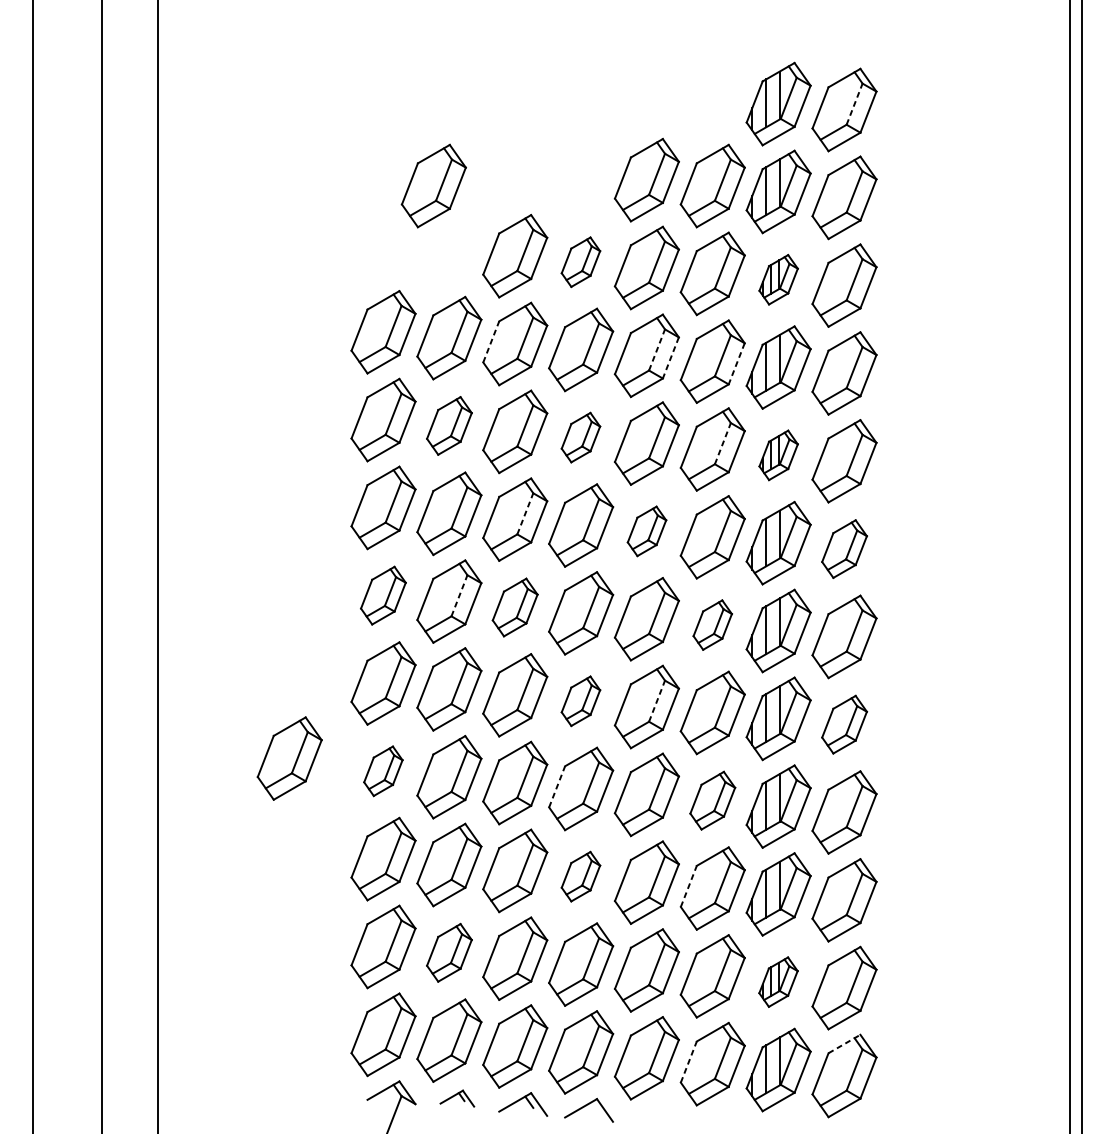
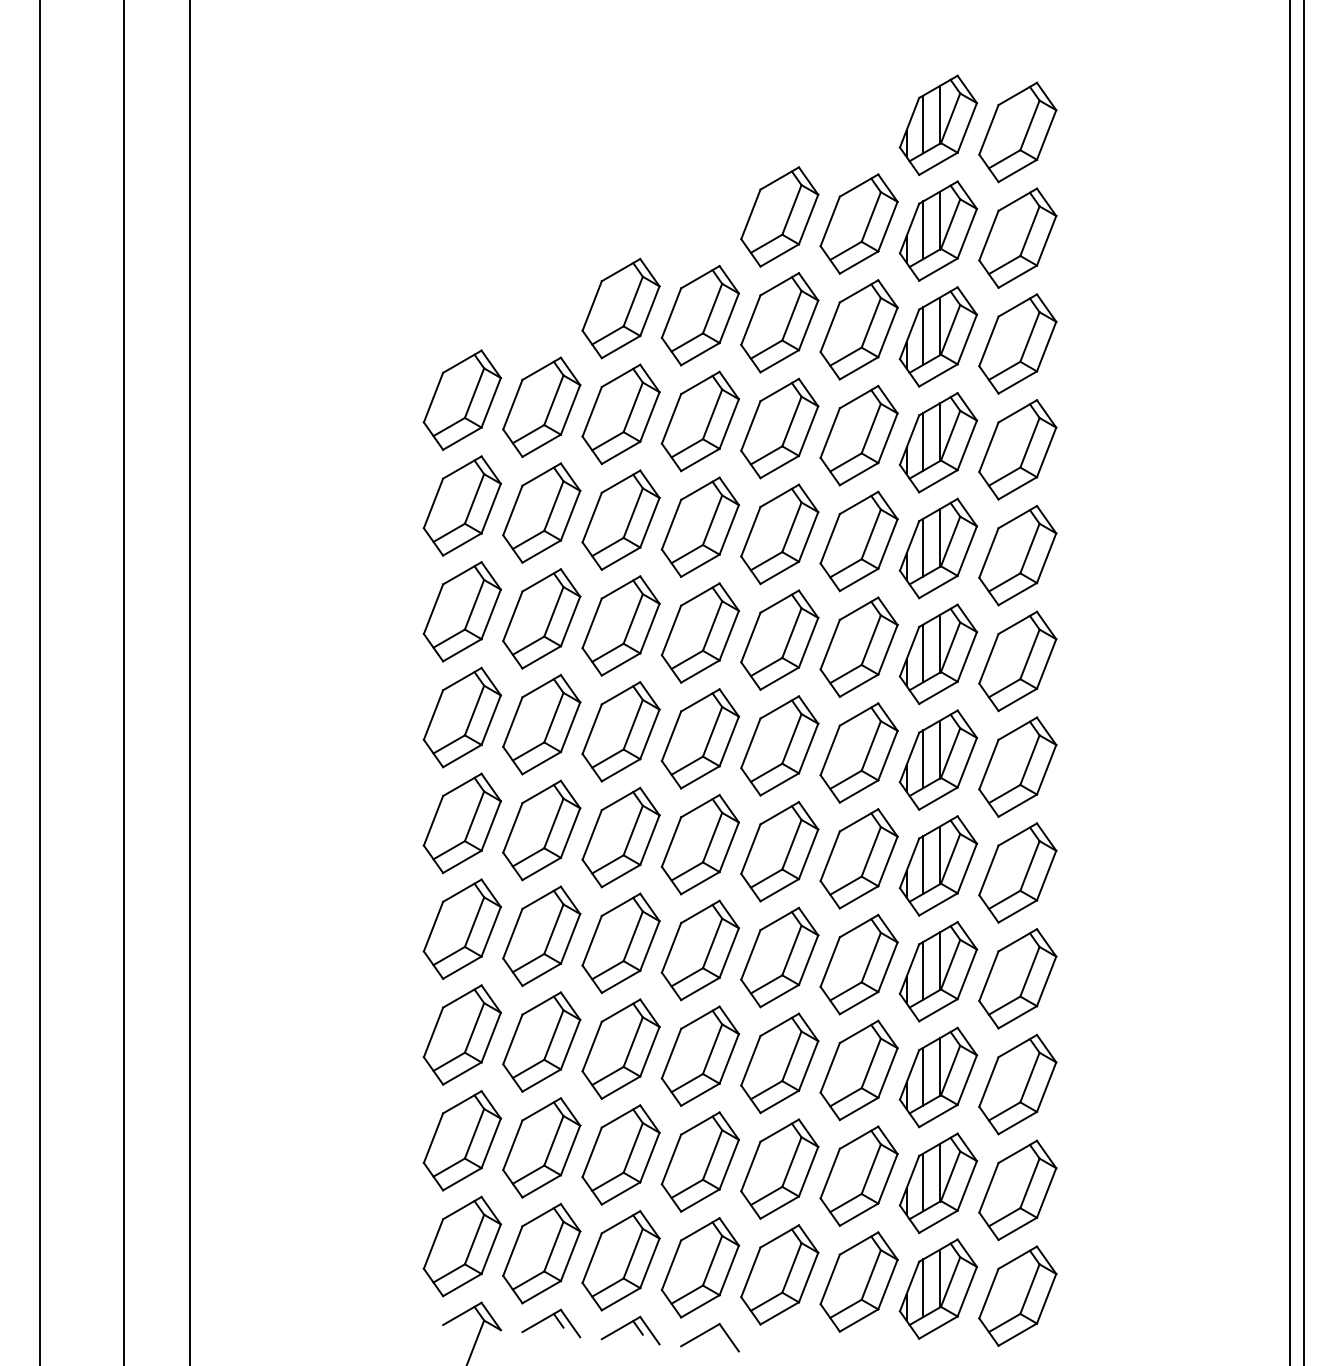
line: (854, 104) -> (1029, 125), dashed -> solid
part: (433, 185) -> (522, 223), removed
part: (580, 261) -> (699, 315), size x1.67
part: (778, 279) -> (938, 336), size x1.67
line: (491, 341) -> (592, 411), dashed -> solid
line: (656, 349) -> (791, 421), dashed -> solid
line: (670, 358) -> (808, 431), dashed -> solid
line: (736, 364) -> (887, 438), dashed -> solid
part: (449, 425) -> (541, 512), size x1.43
part: (580, 437) -> (699, 526), size x1.67
line: (723, 443) -> (871, 534), dashed -> solid
part: (778, 455) -> (938, 548), size x1.67
line: (525, 513) -> (633, 618), dashed -> solid
part: (646, 530) -> (779, 639), size x1.67
part: (844, 549) -> (1017, 661), size x1.43
part: (382, 595) -> (461, 717), size x1.43
line: (459, 595) -> (553, 717), dashed -> solid
part: (514, 607) -> (620, 731), size x1.43
part: (712, 624) -> (858, 752), size x1.67
part: (580, 701) -> (699, 844), size x1.67
line: (656, 701) -> (791, 844), dashed -> solid
part: (844, 724) -> (1017, 872), size x1.43
part: (289, 758) -> (349, 913), removed
part: (382, 770) -> (461, 928), size x1.67
line: (557, 786) -> (671, 947), dashed -> solid
part: (712, 800) -> (858, 964), size x1.43
part: (580, 876) -> (699, 1055), size x1.67
line: (689, 886) -> (830, 1067), dashed -> solid
part: (449, 952) -> (541, 1147), size x1.43
part: (777, 981) -> (937, 1182), size x1.67
line: (845, 1043) -> (1018, 1257), dashed -> solid
line: (689, 1062) -> (830, 1279), dashed -> solid
part: (457, 1098) -> (551, 1323), size x1.43

